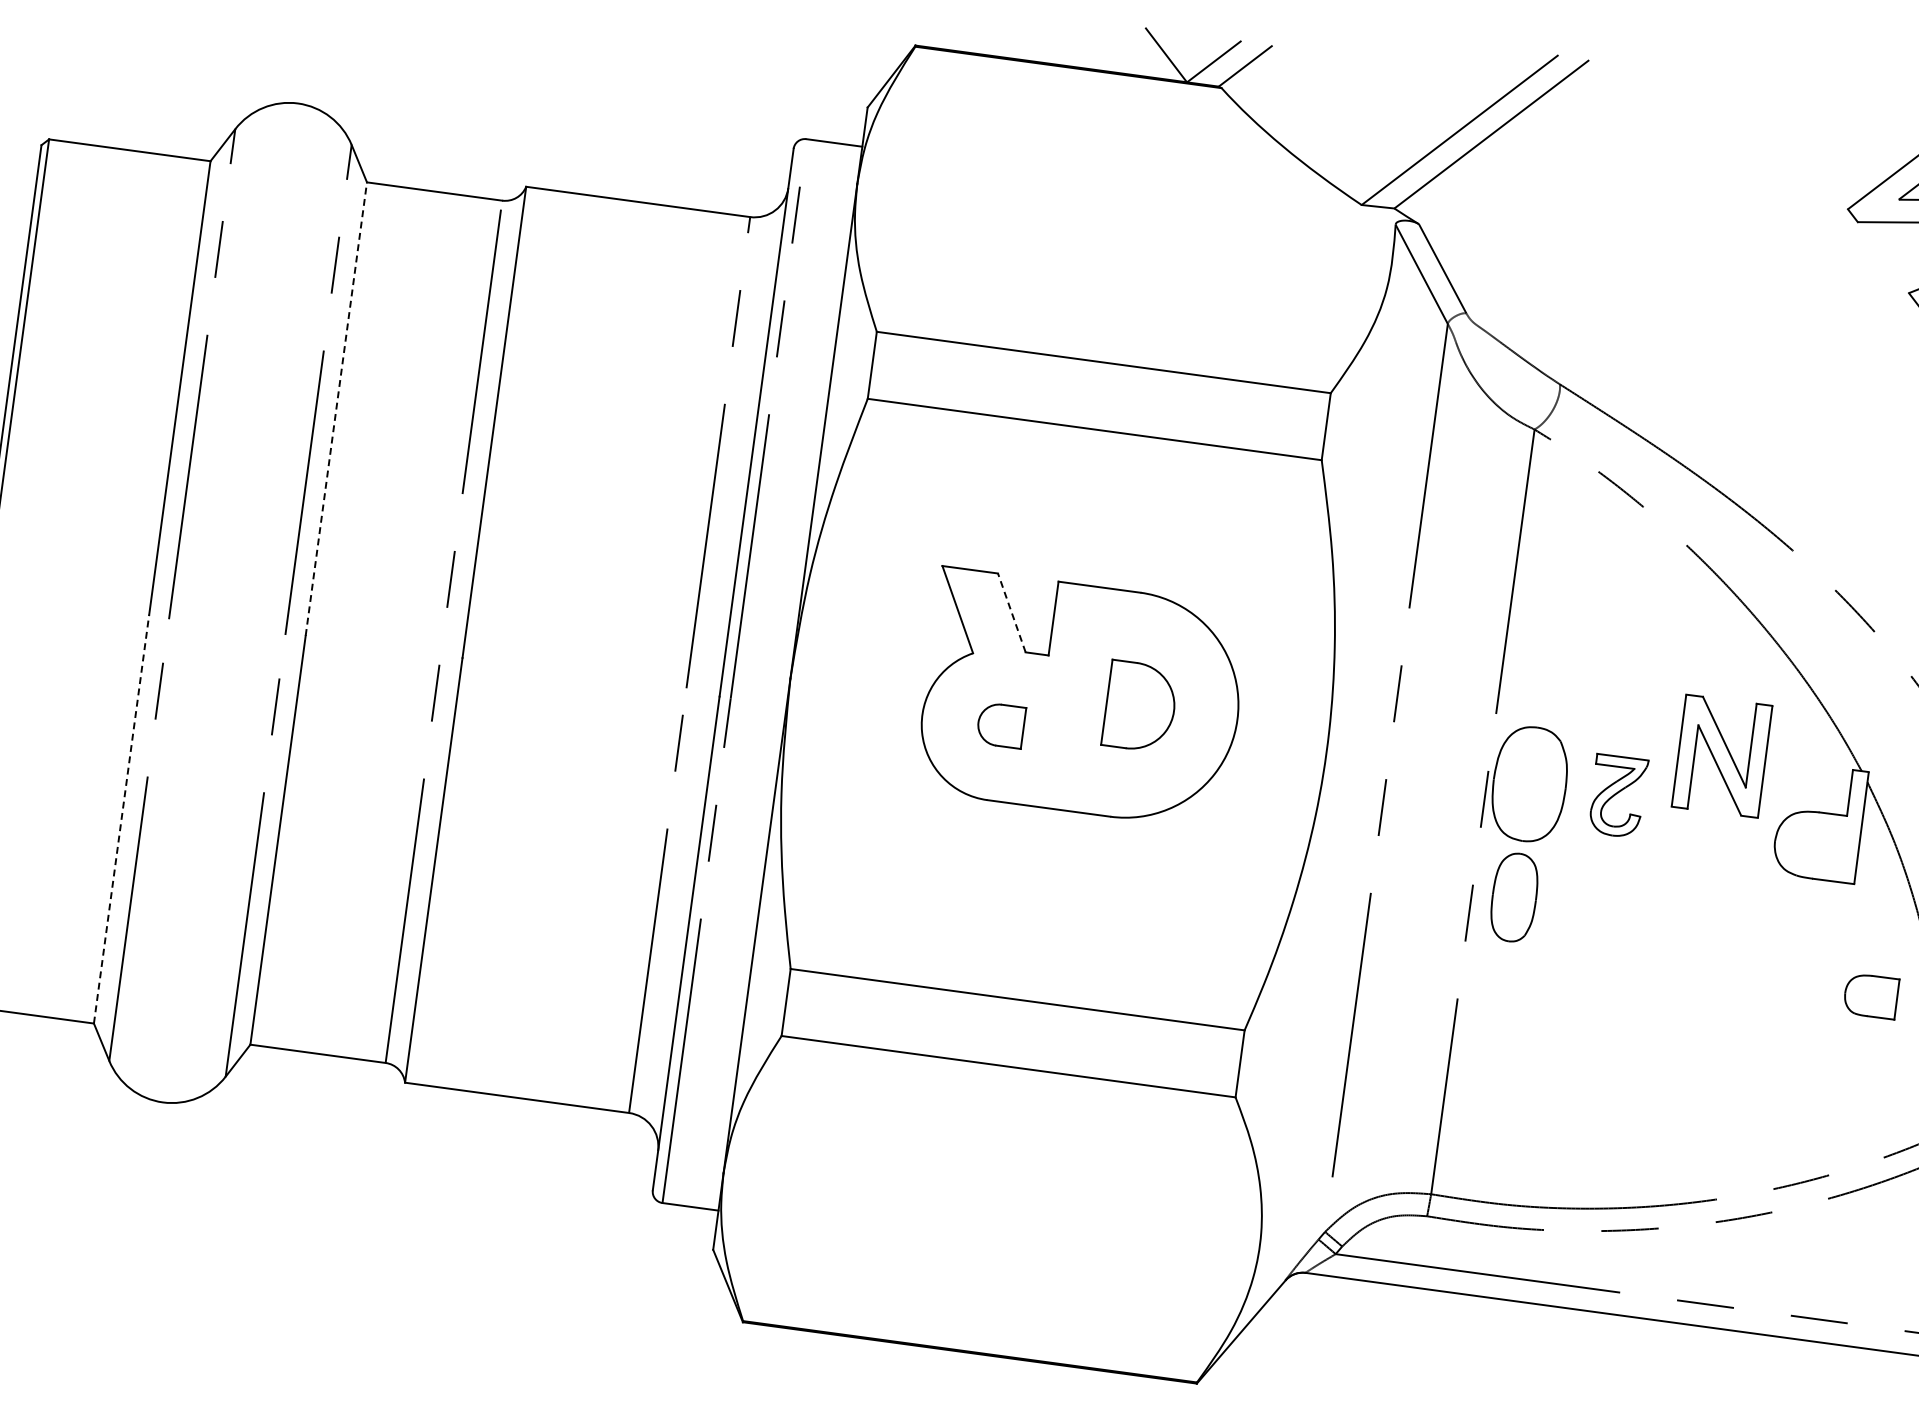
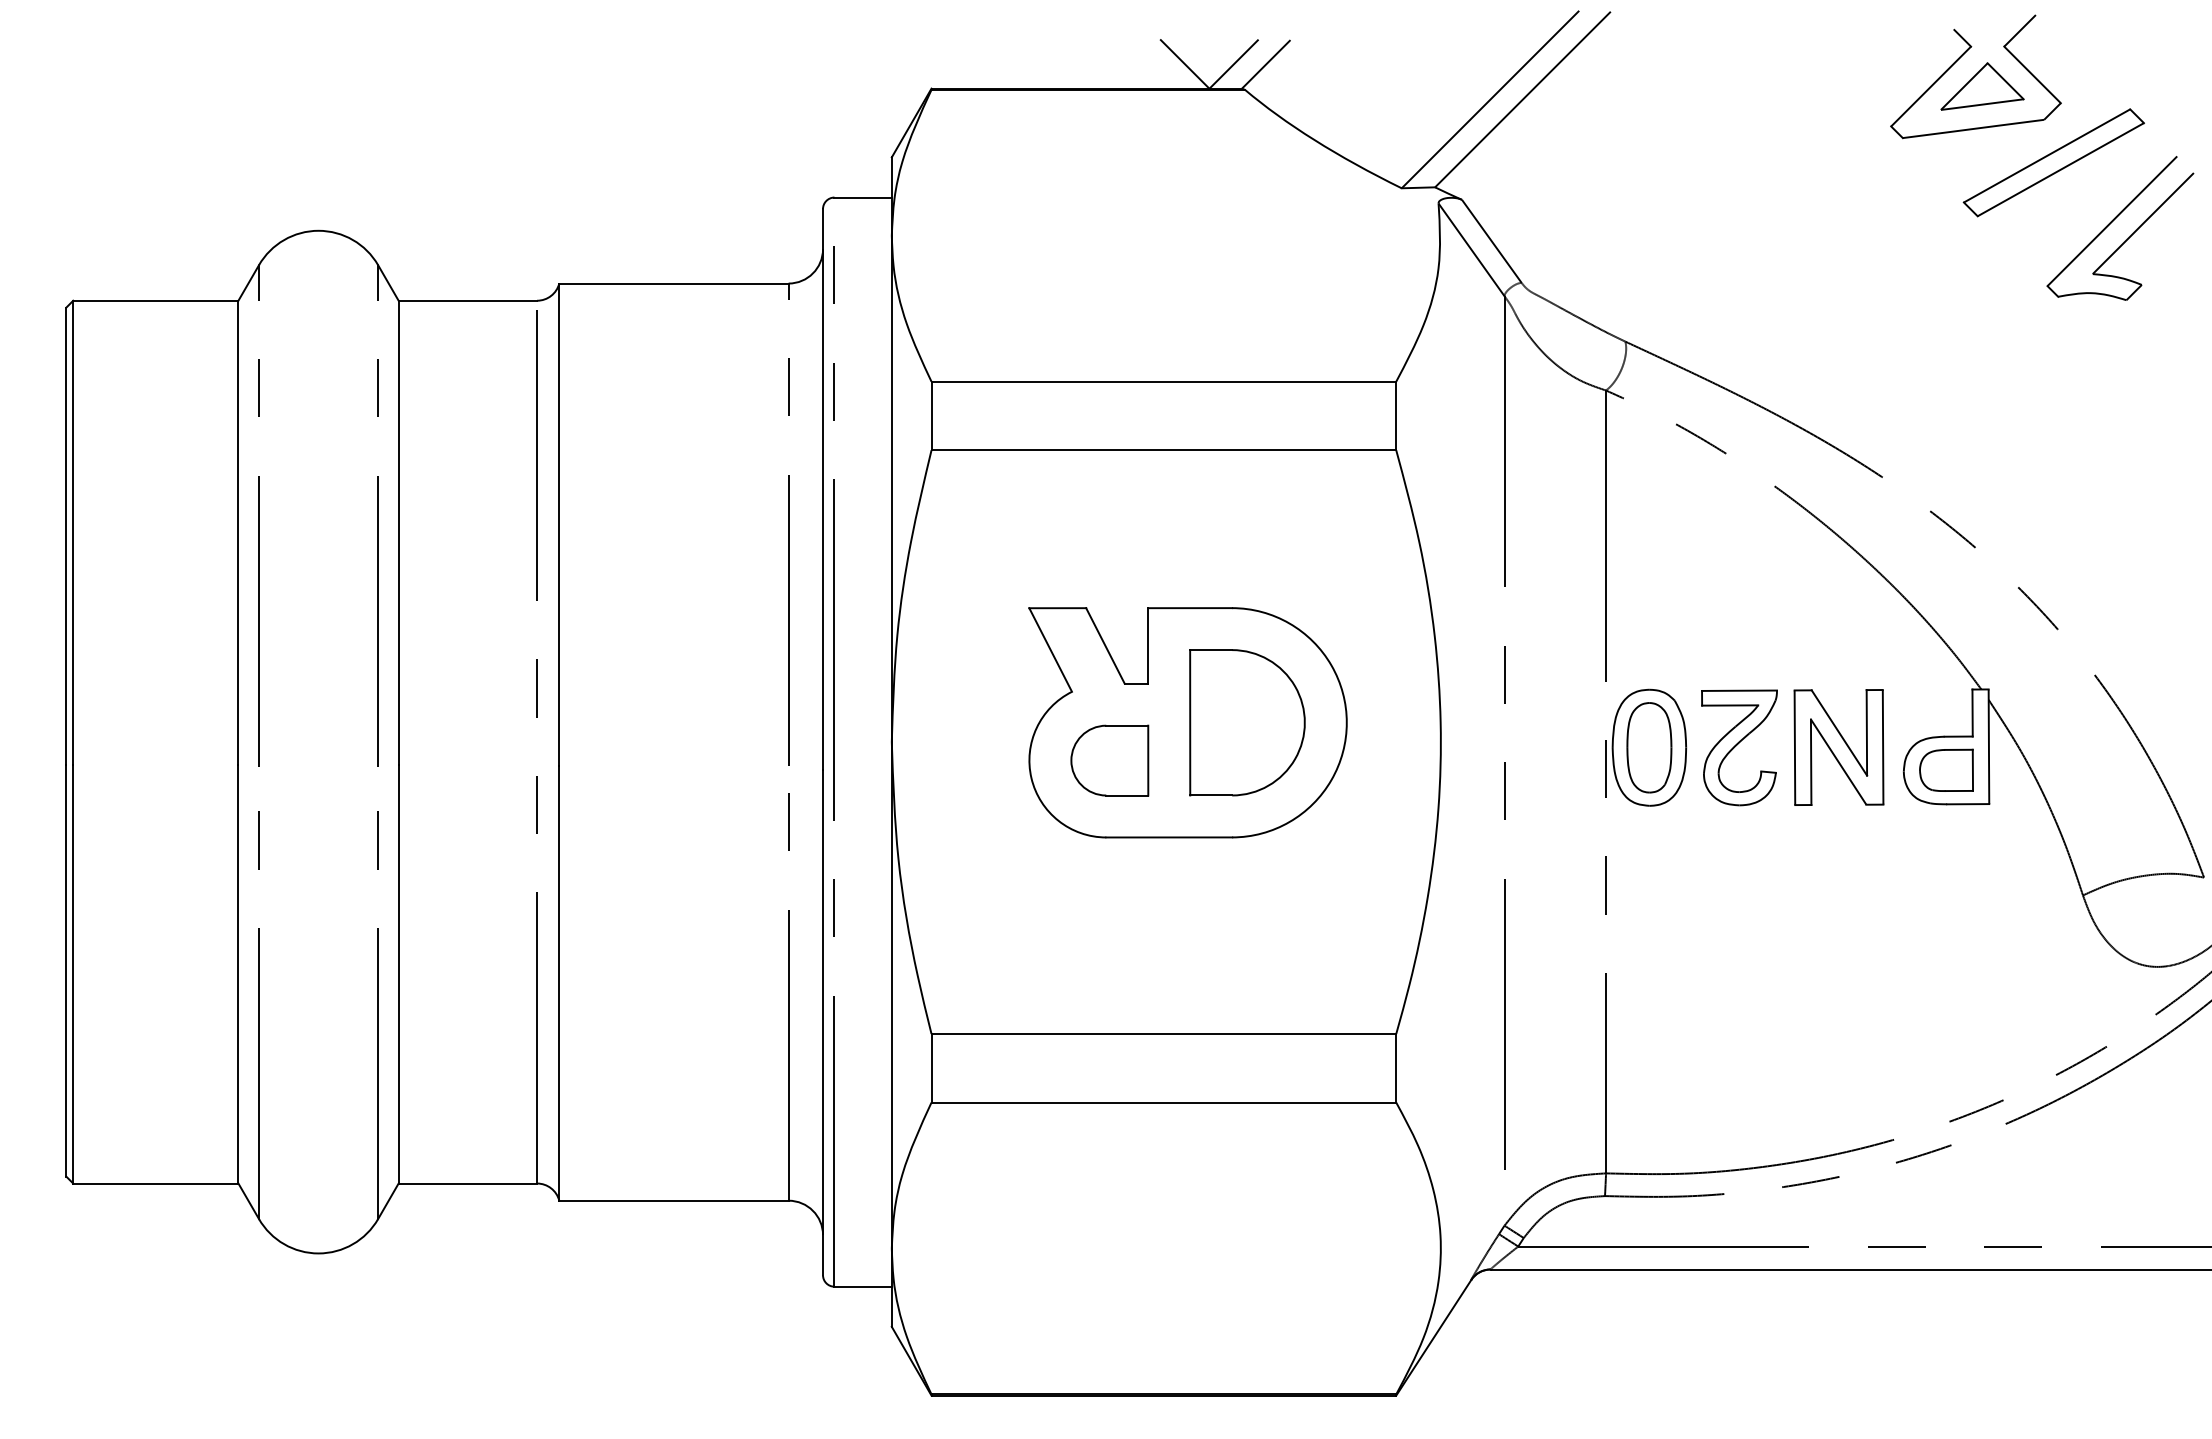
line: (336, 408) -> (398, 532), dashed -> solid
line: (1011, 612) -> (1105, 645), dashed -> solid
part: (1140, 706) -> (1247, 722), size x1.67
part: (1000, 725) -> (1109, 760), size x1.67
part: (1721, 756) -> (1838, 747), moved
part: (1617, 795) -> (1739, 747), size x1.43
line: (121, 818) -> (238, 973), dashed -> solid
part: (1514, 897) -> (1649, 747), moved
part: (1871, 995) -> (1946, 769), moved

